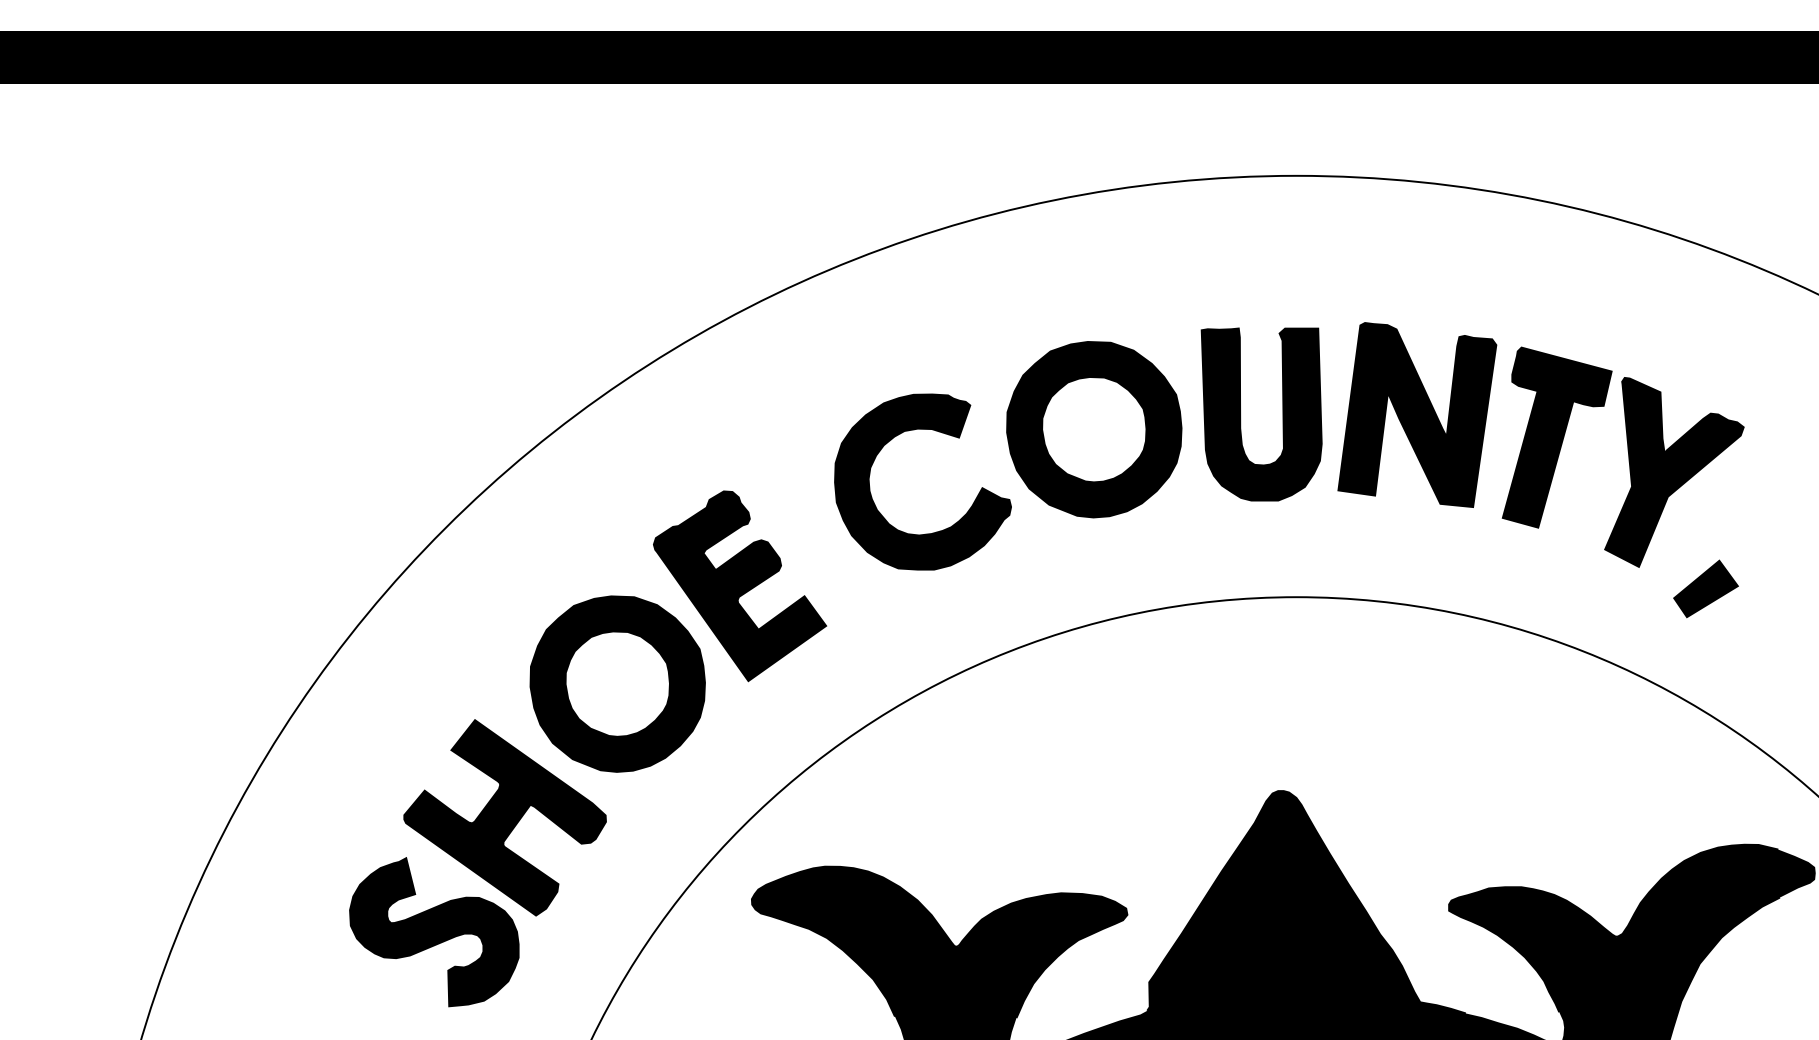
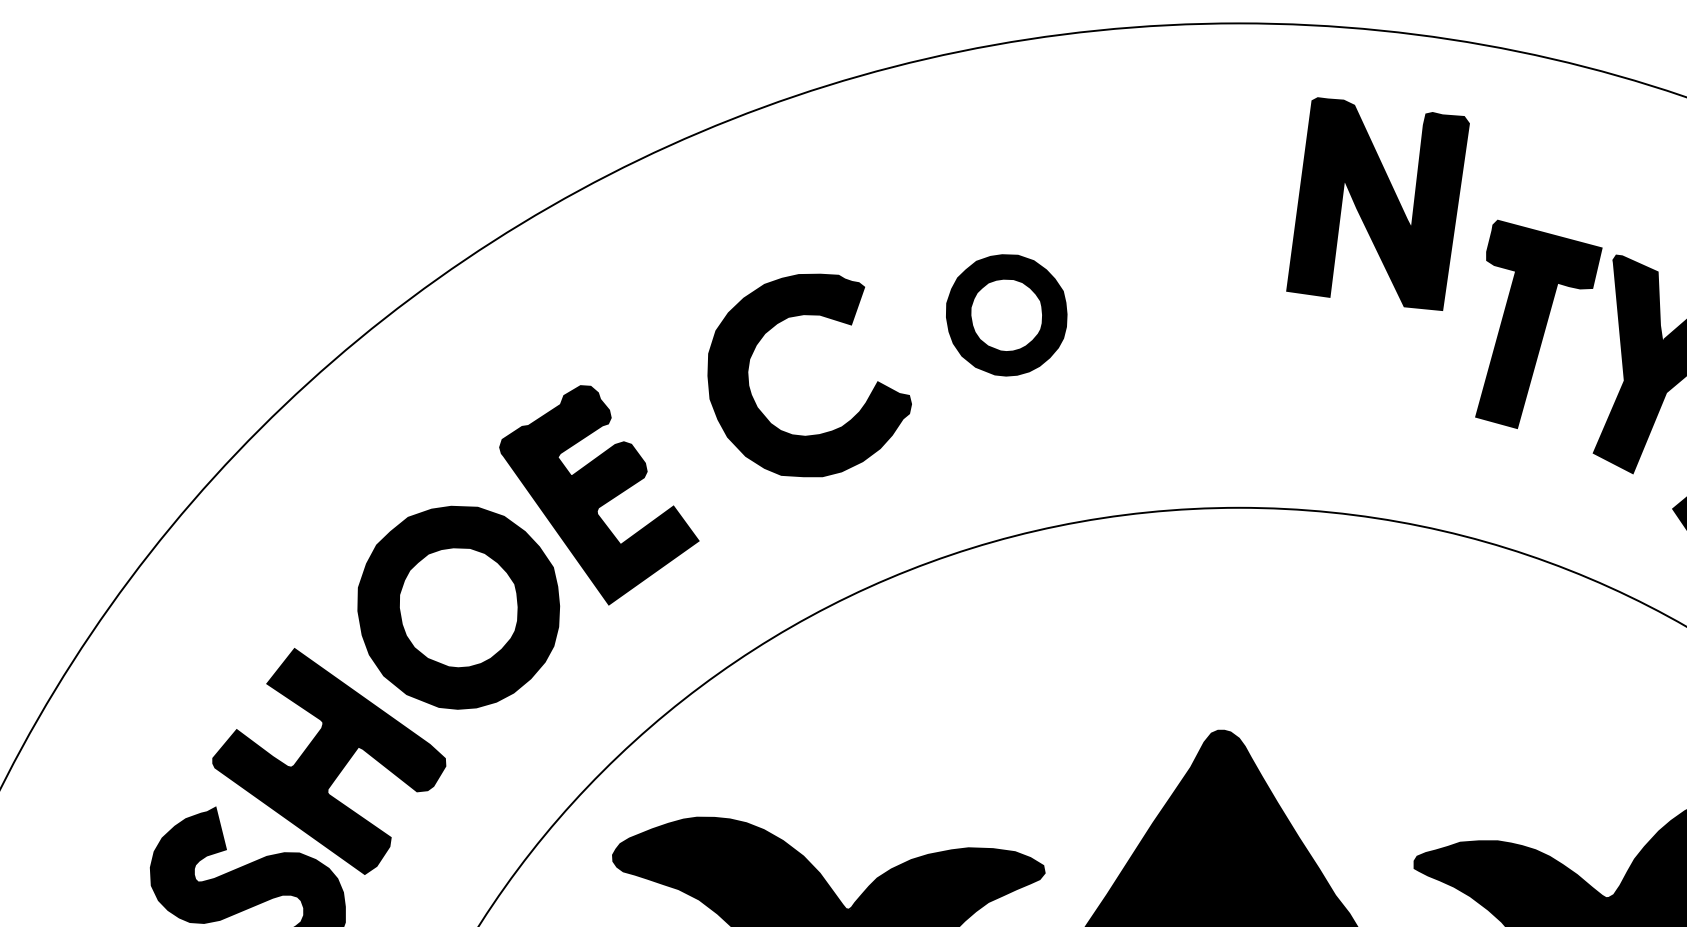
part: (1417, 414) -> (1378, 203), moved
part: (1241, 418) -> (1175, 302), removed
part: (1094, 429) -> (1006, 315), size x0.6

